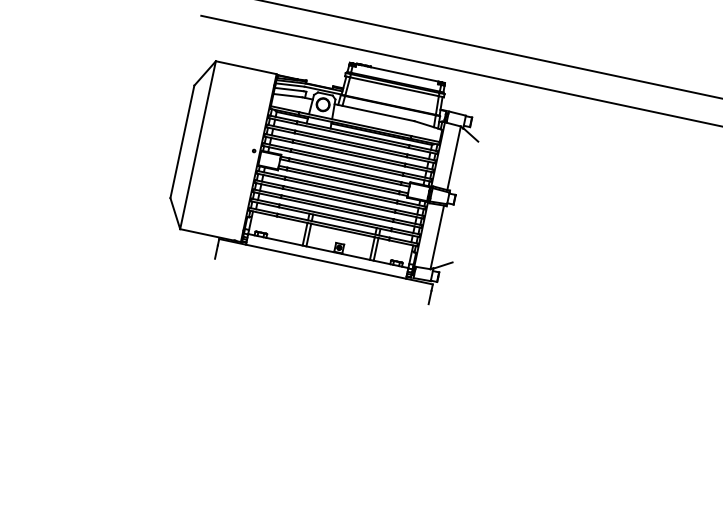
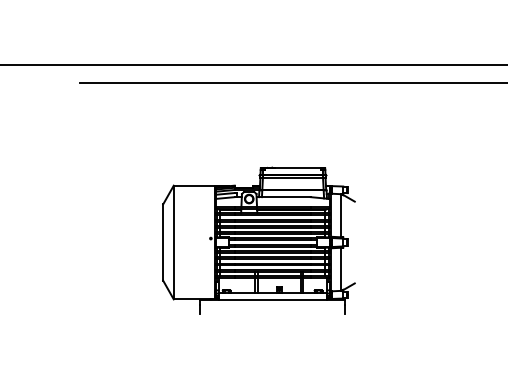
part: (323, 168) -> (258, 240), moved

